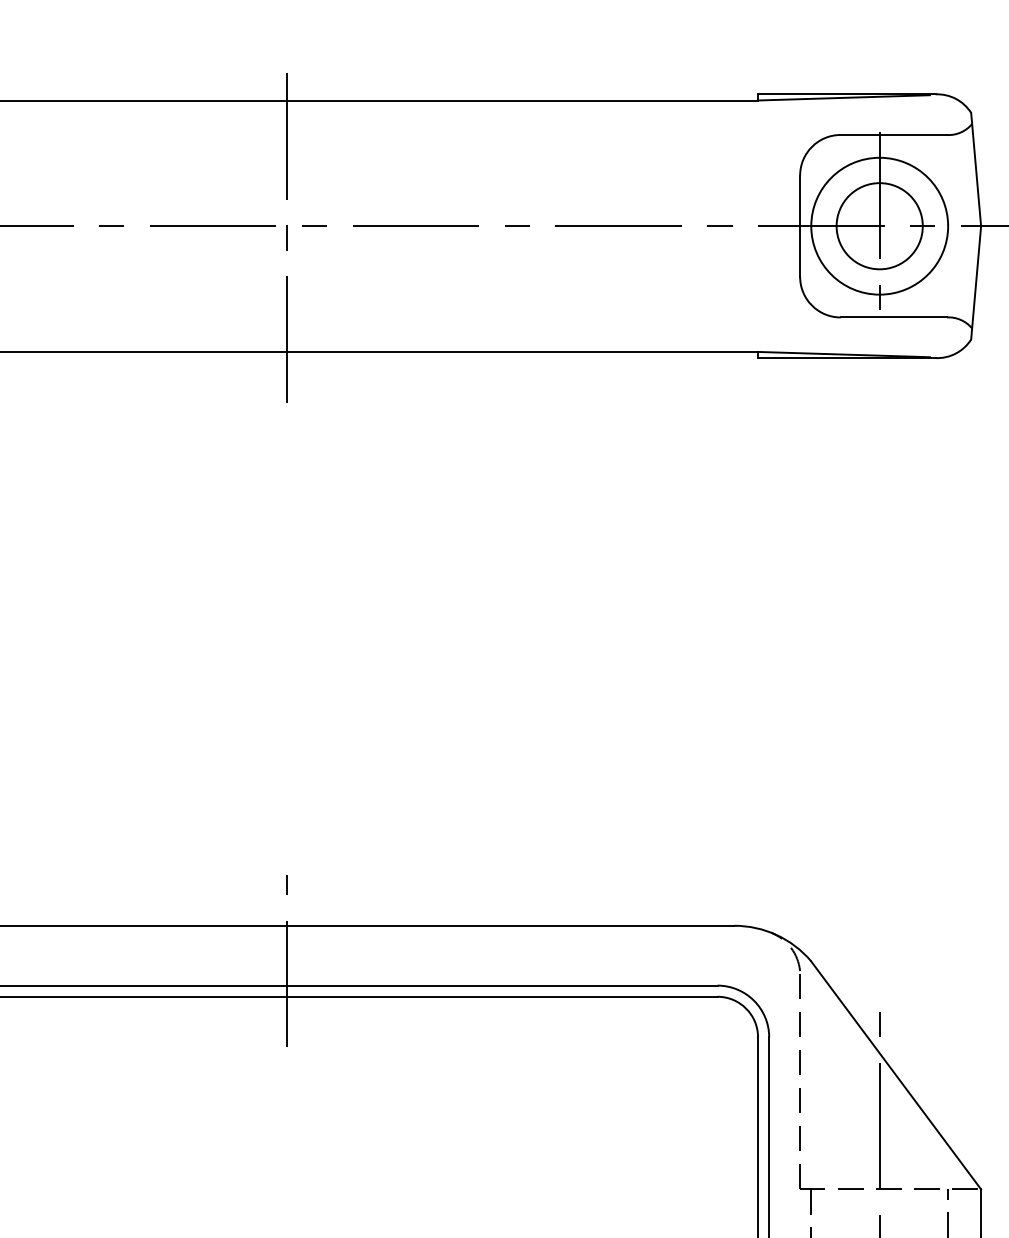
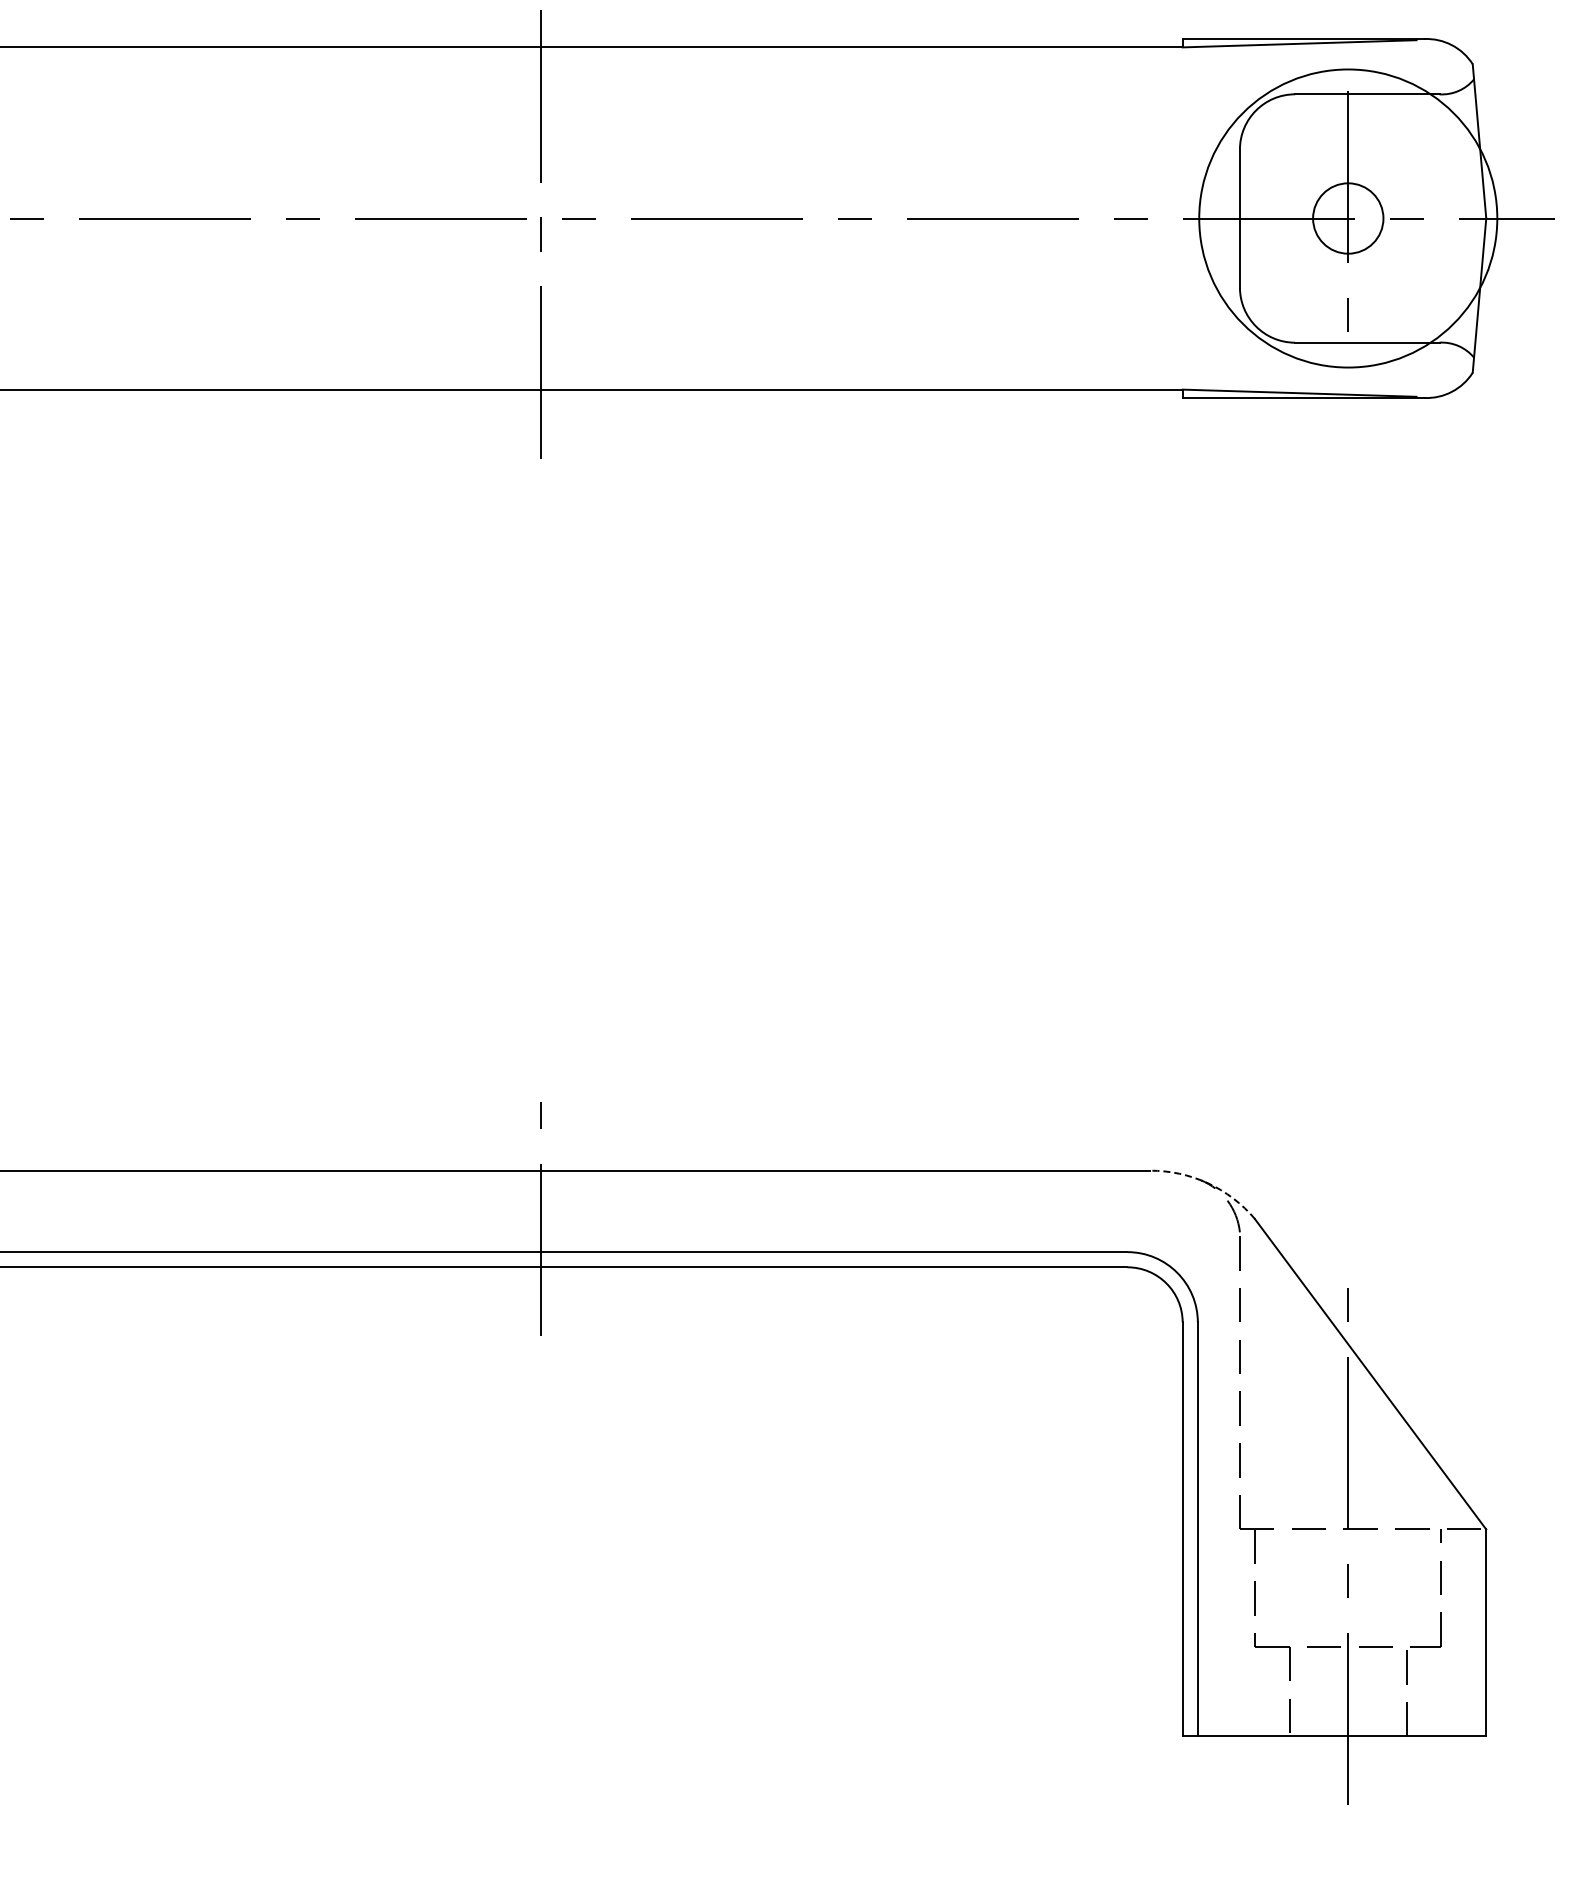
circle: (879, 226) -> (1347, 218), size x0.6
circle: (879, 226) -> (1348, 218), size x1.6
arc: (776, 935) -> (1207, 1183), solid -> dashed

